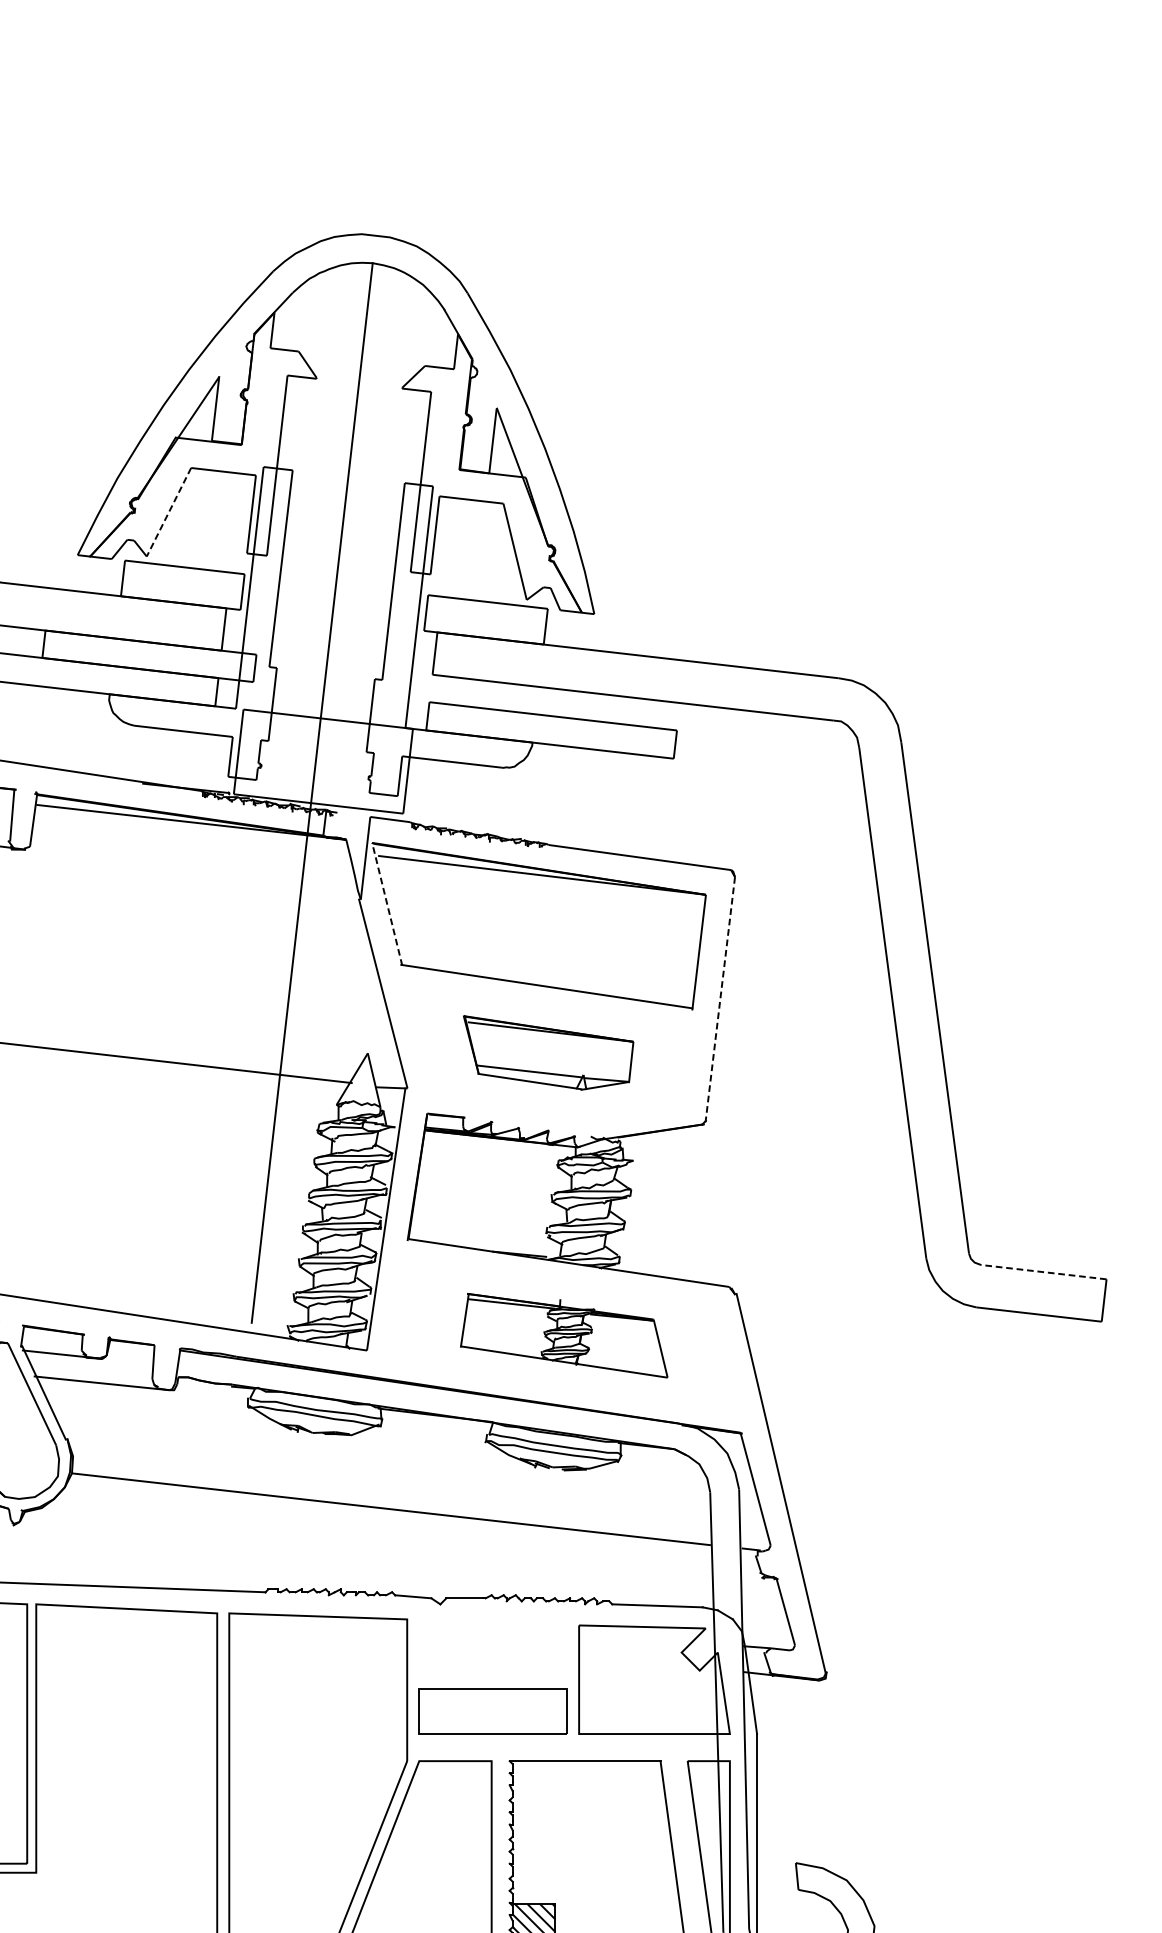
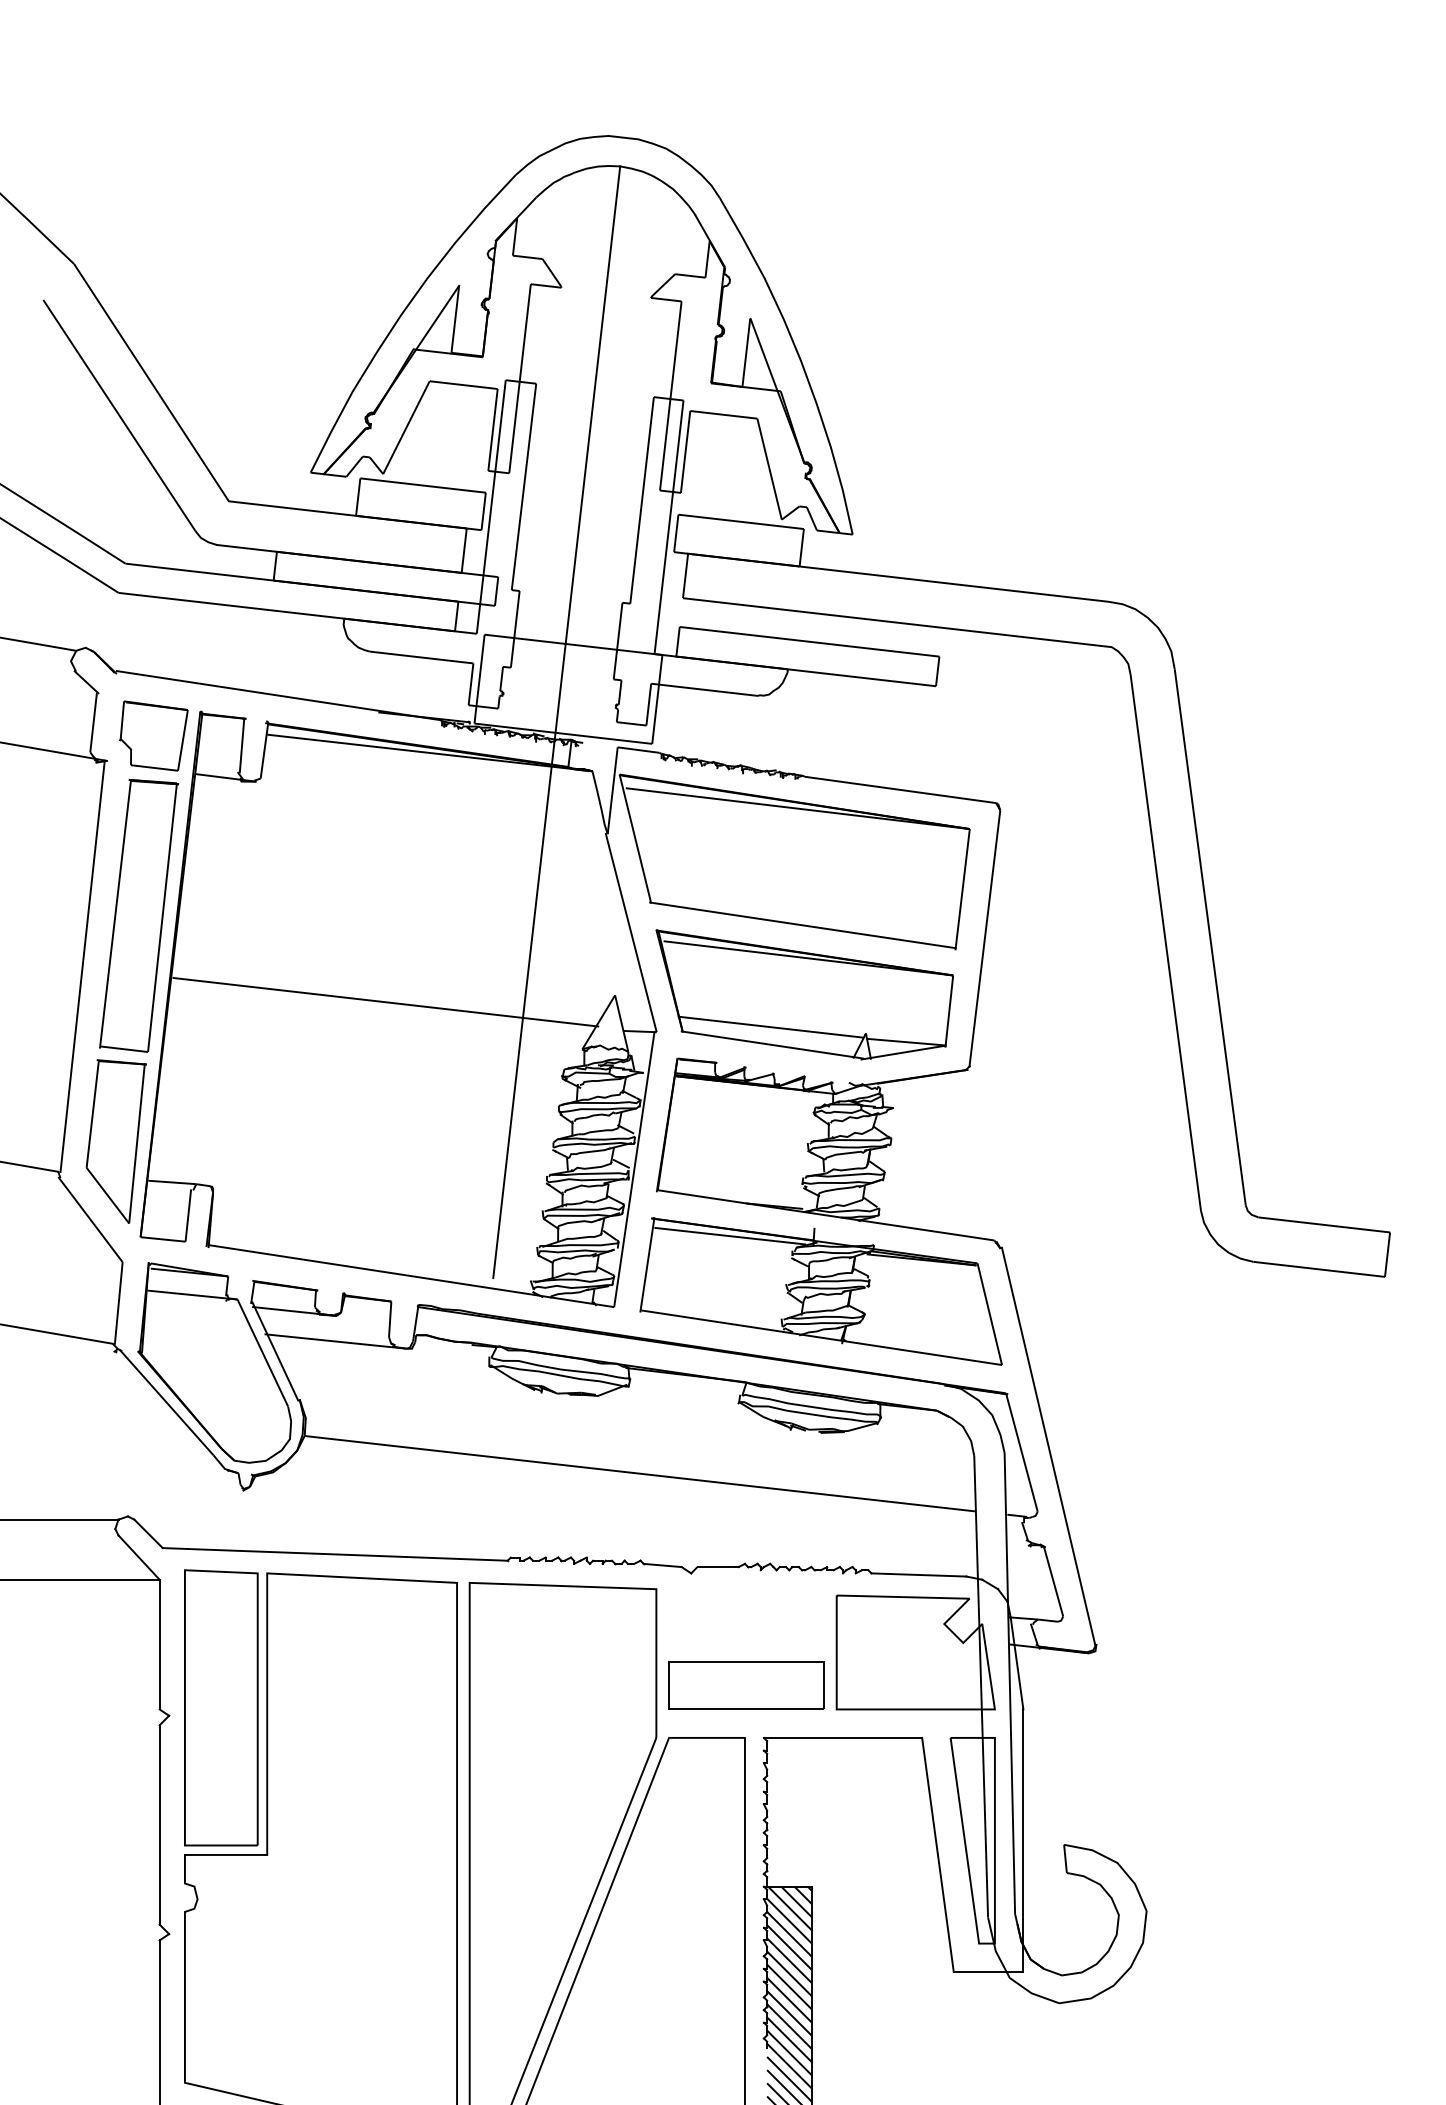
line: (169, 512) -> (406, 427), dashed -> solid
line: (387, 903) -> (635, 838), dashed -> solid
line: (719, 1000) -> (984, 939), dashed -> solid
part: (548, 1052) -> (804, 994), size x1.67
line: (1043, 1271) -> (1323, 1224), dashed -> solid
part: (563, 1335) -> (820, 1291), size x1.67

